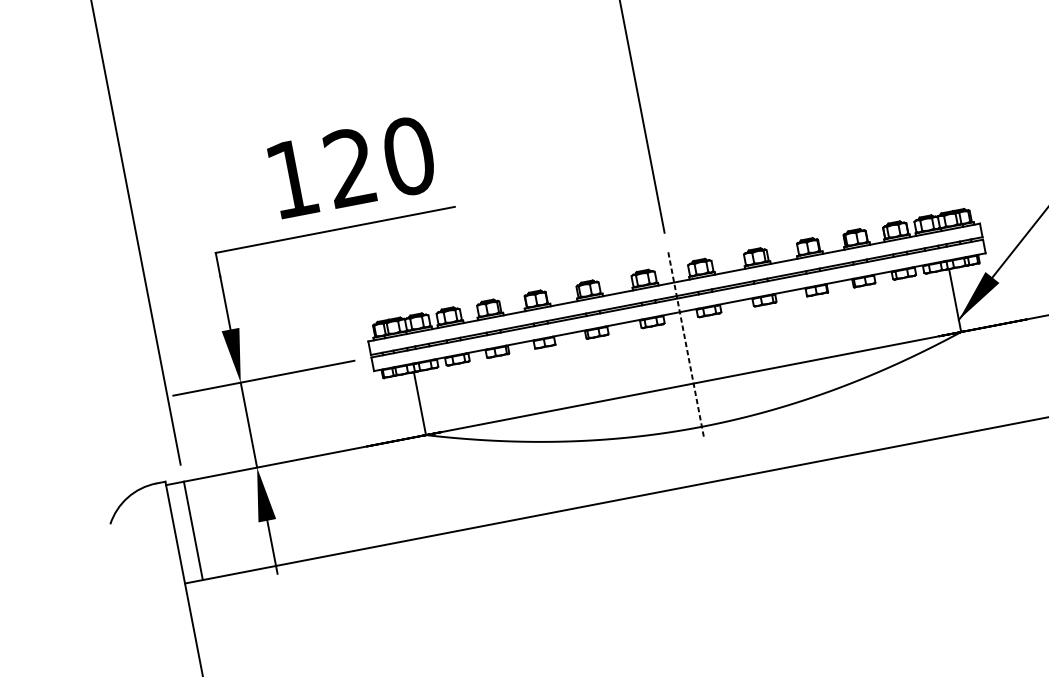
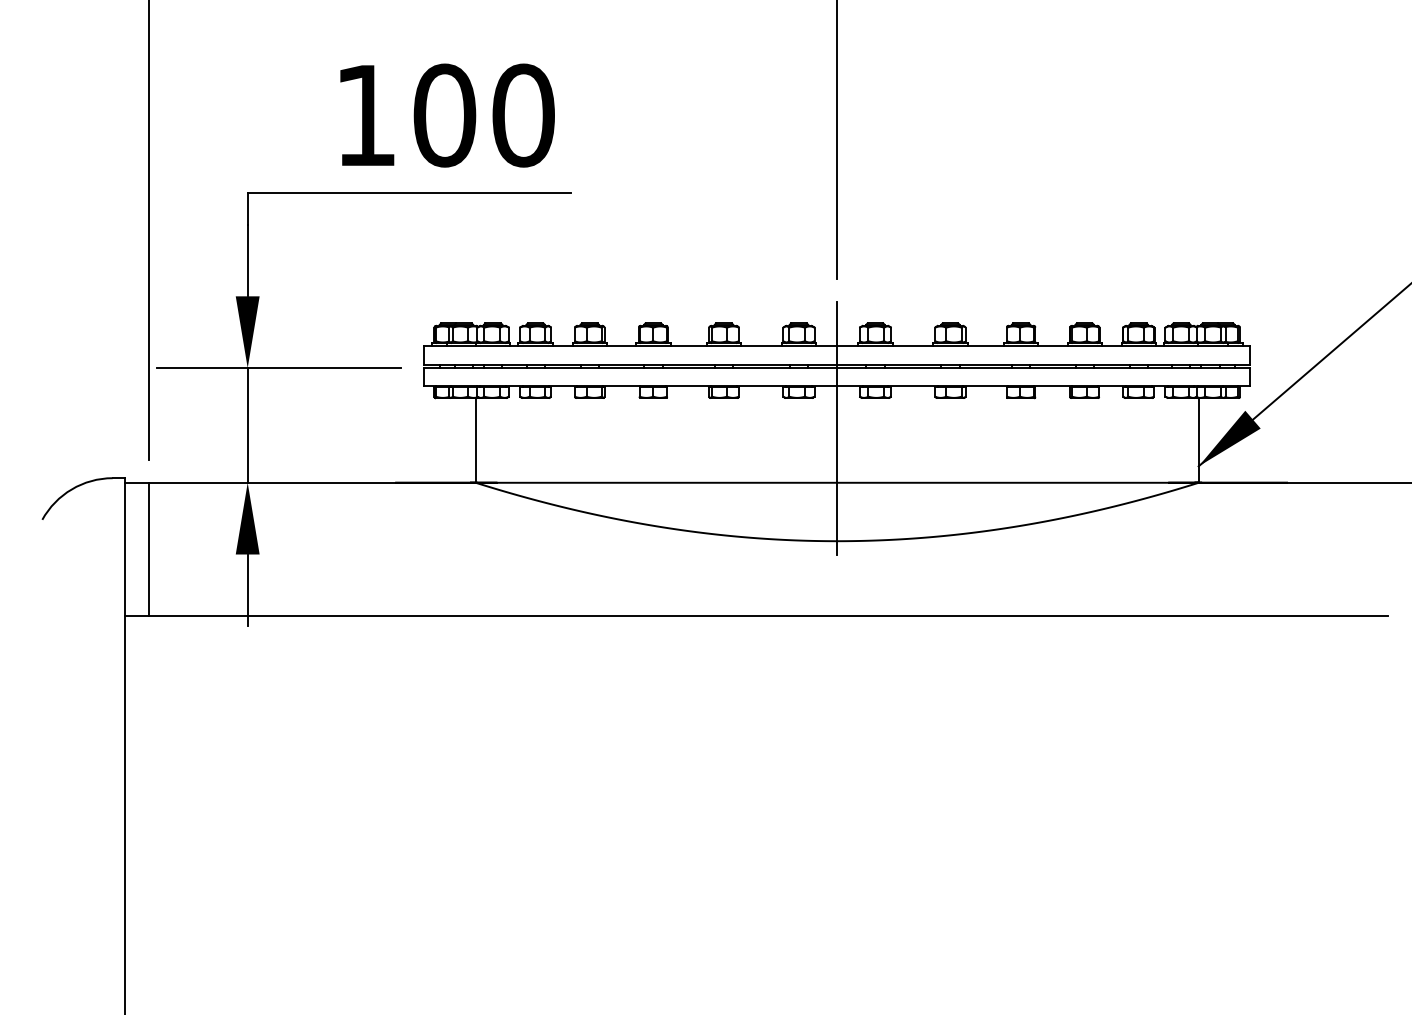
text: (350, 167) -> (444, 115), 120 -> 100
line: (685, 342) -> (837, 427), dashed -> solid

